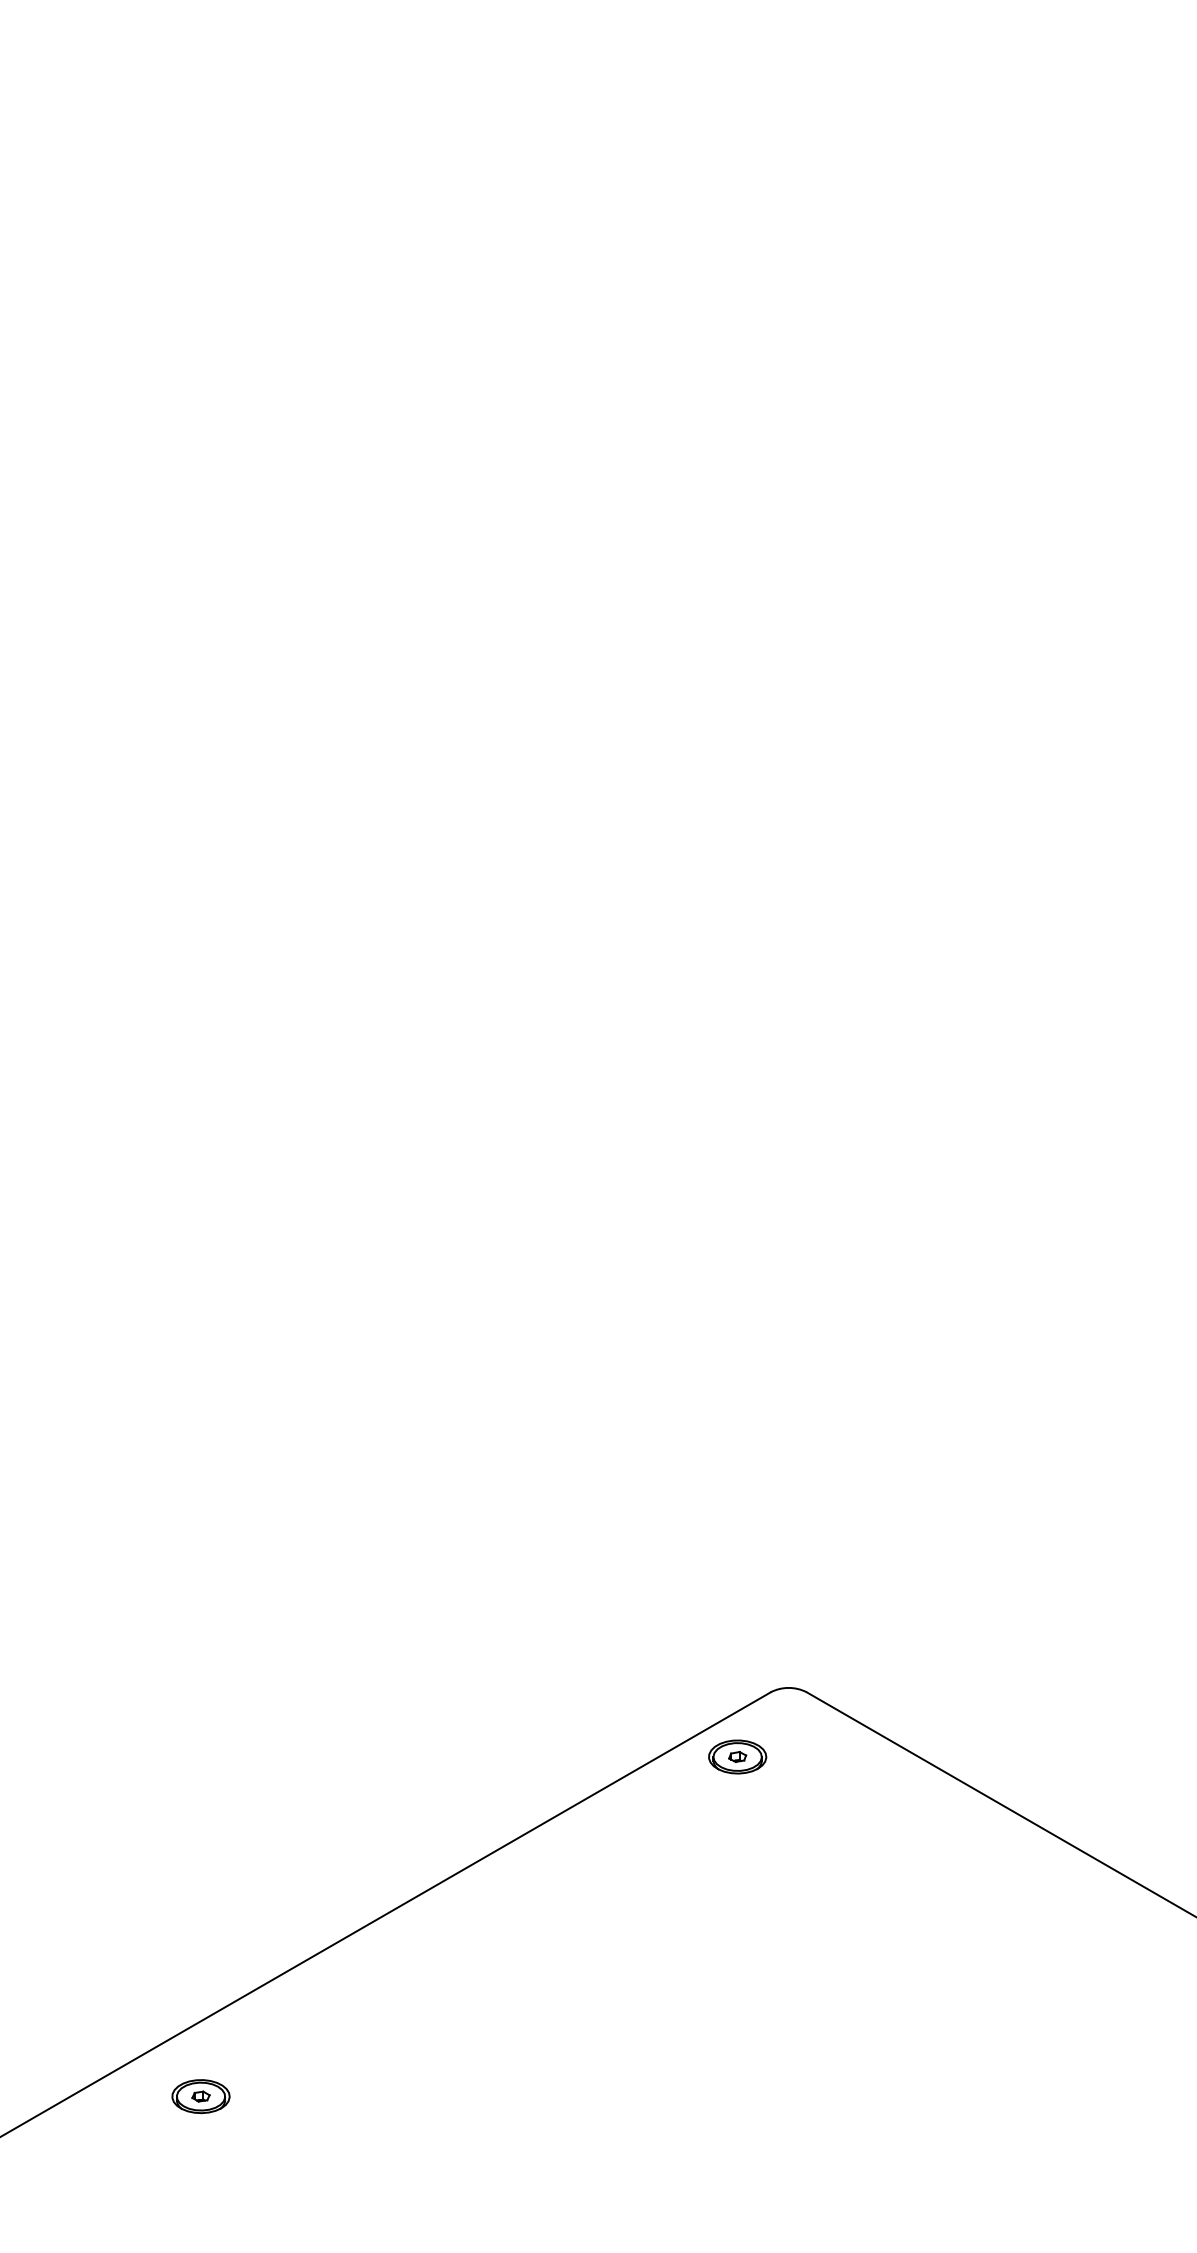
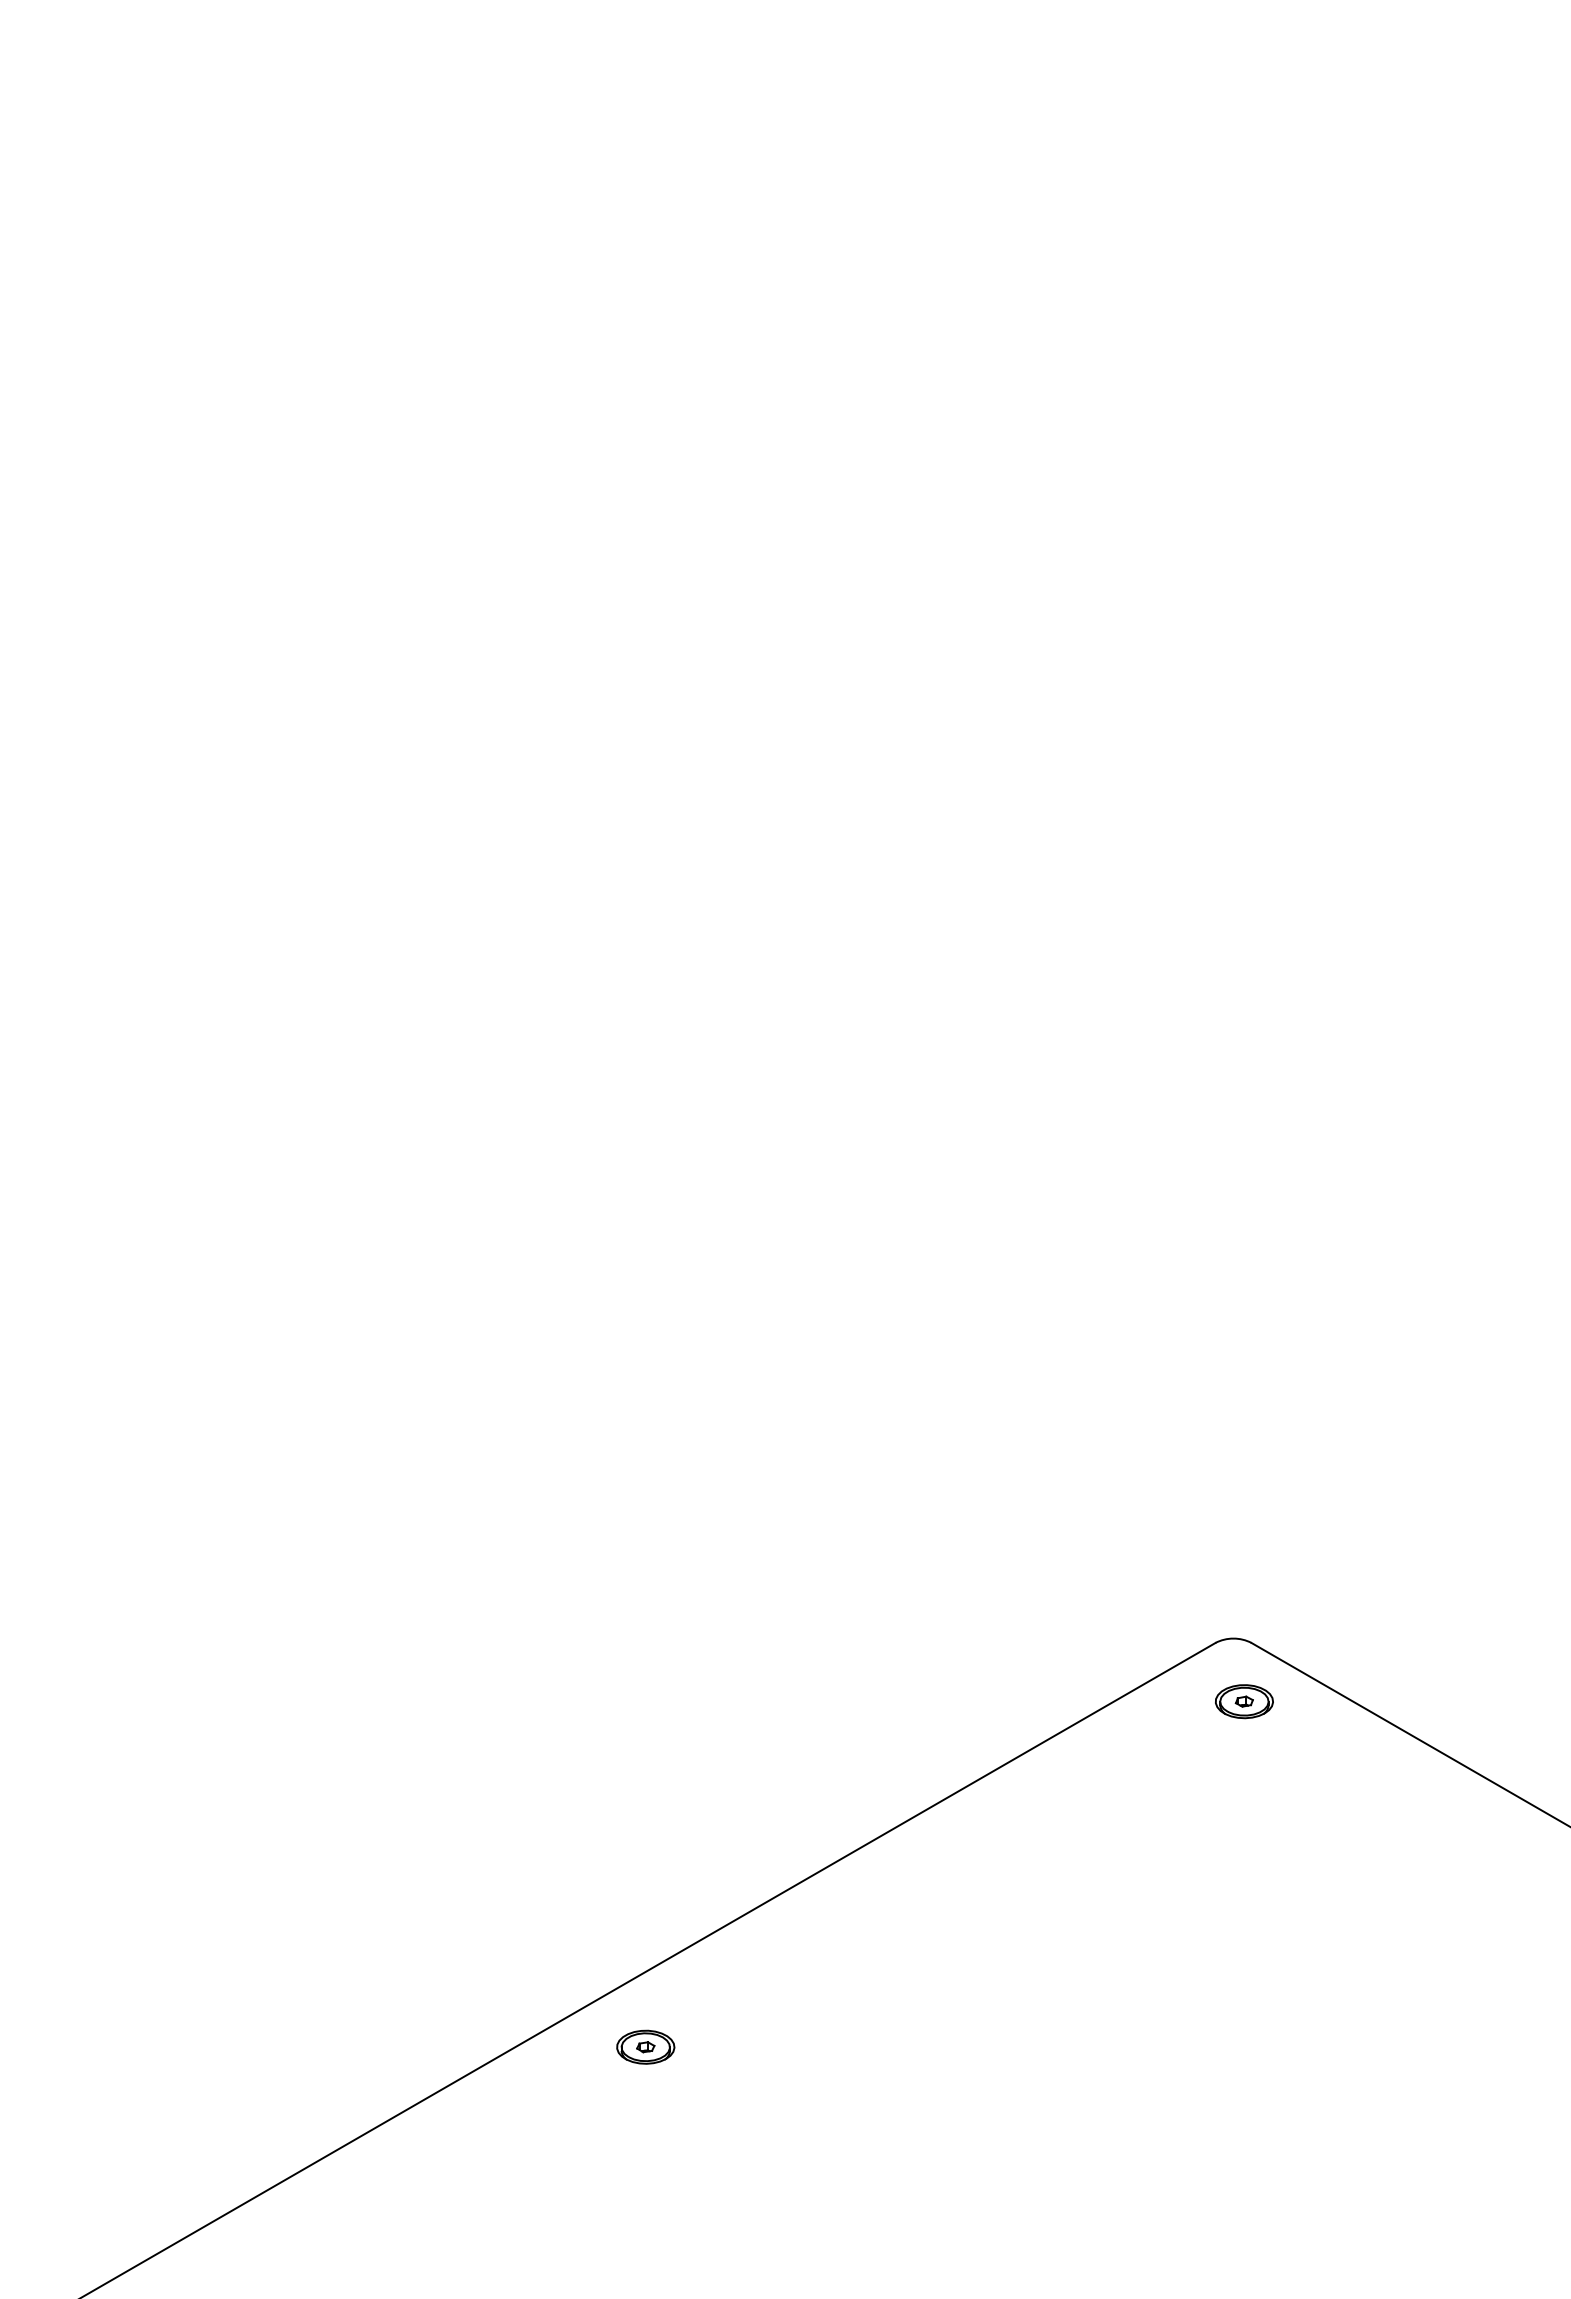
part: (737, 1756) -> (1244, 1701), moved

